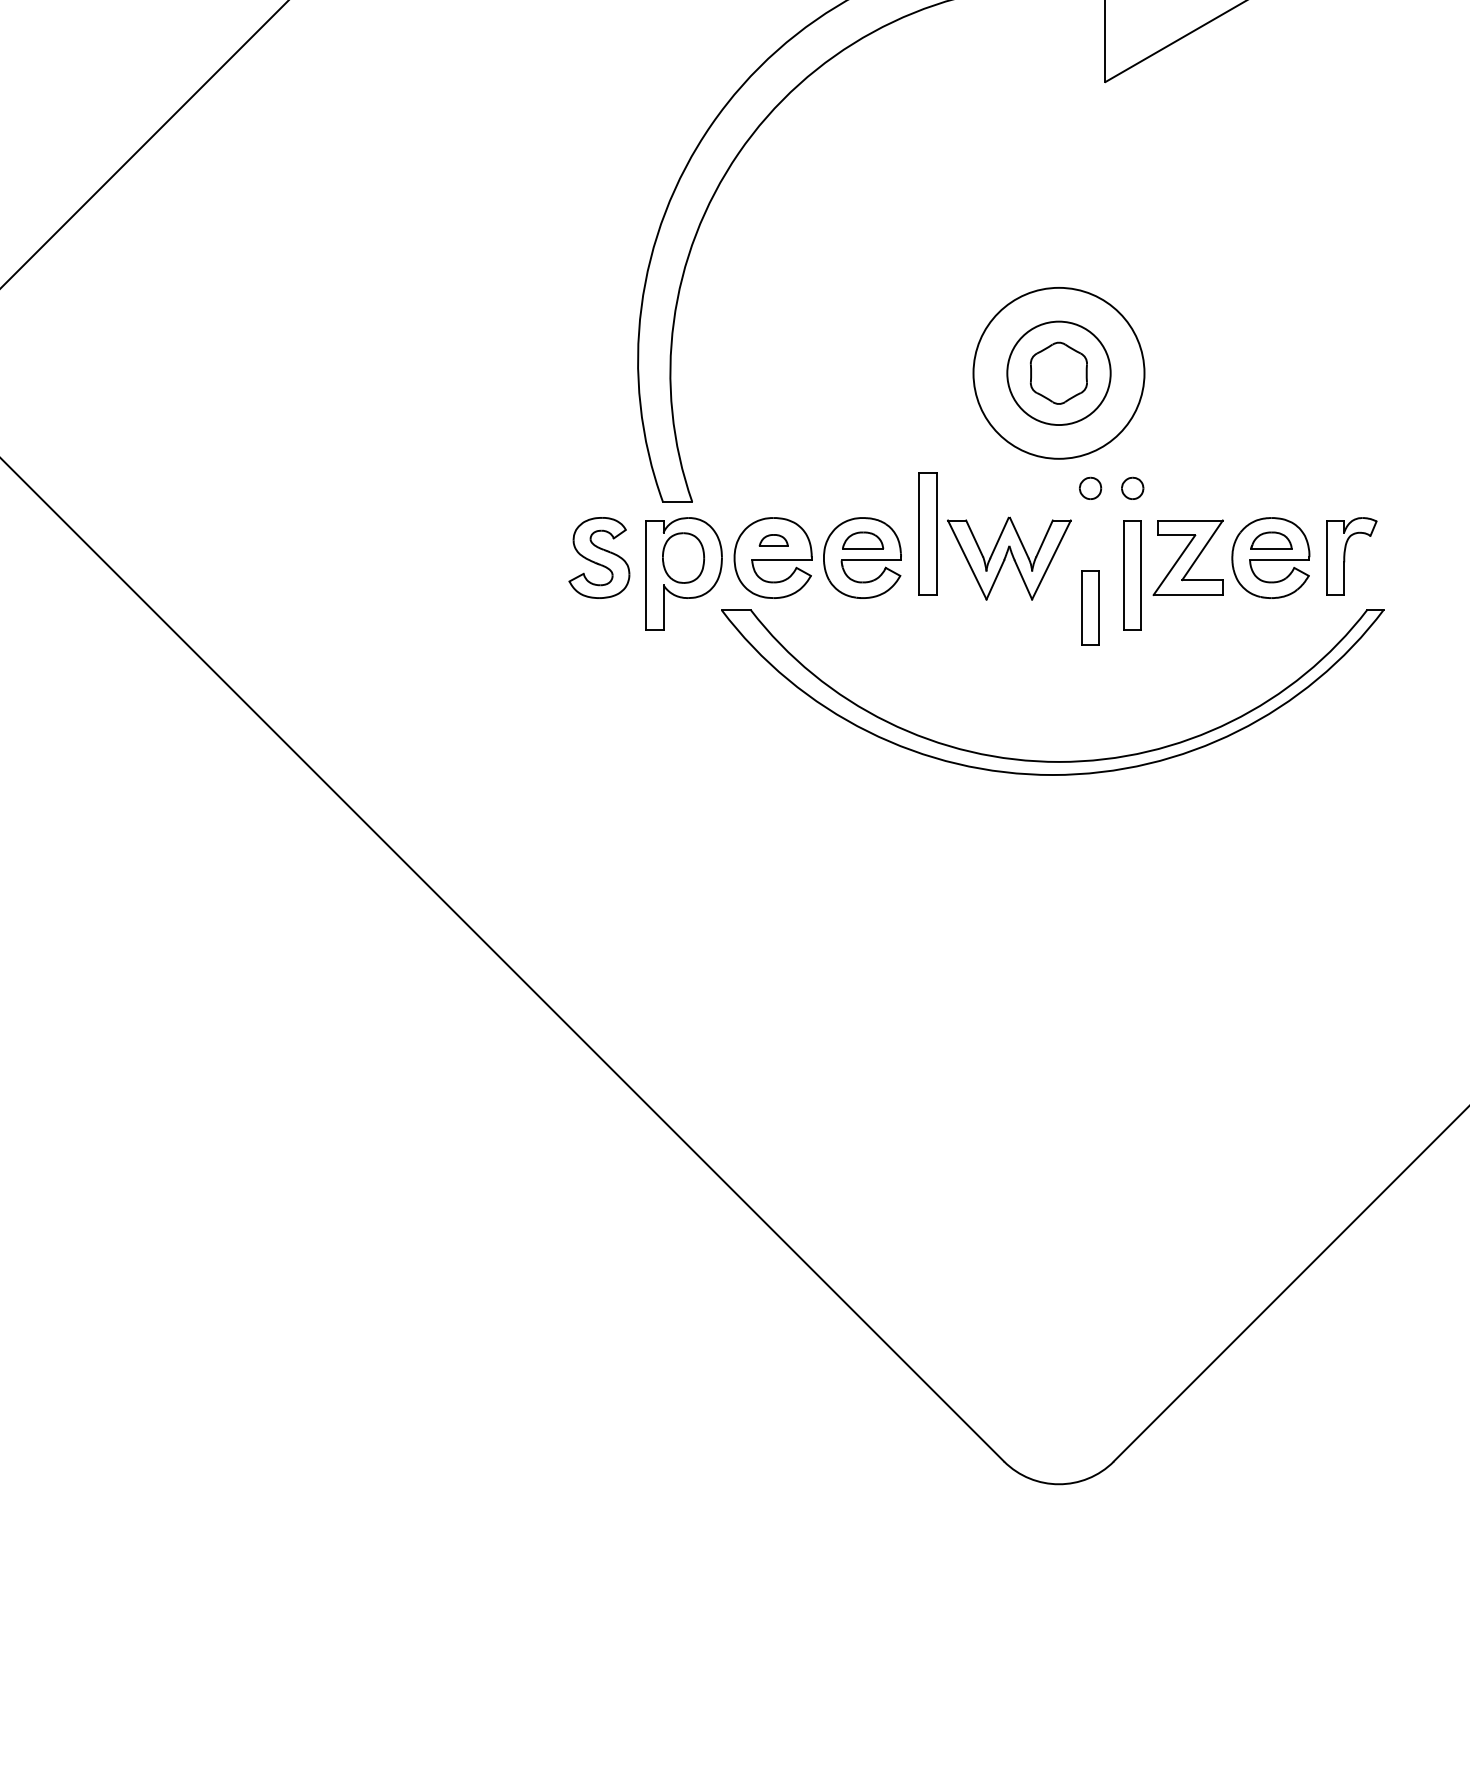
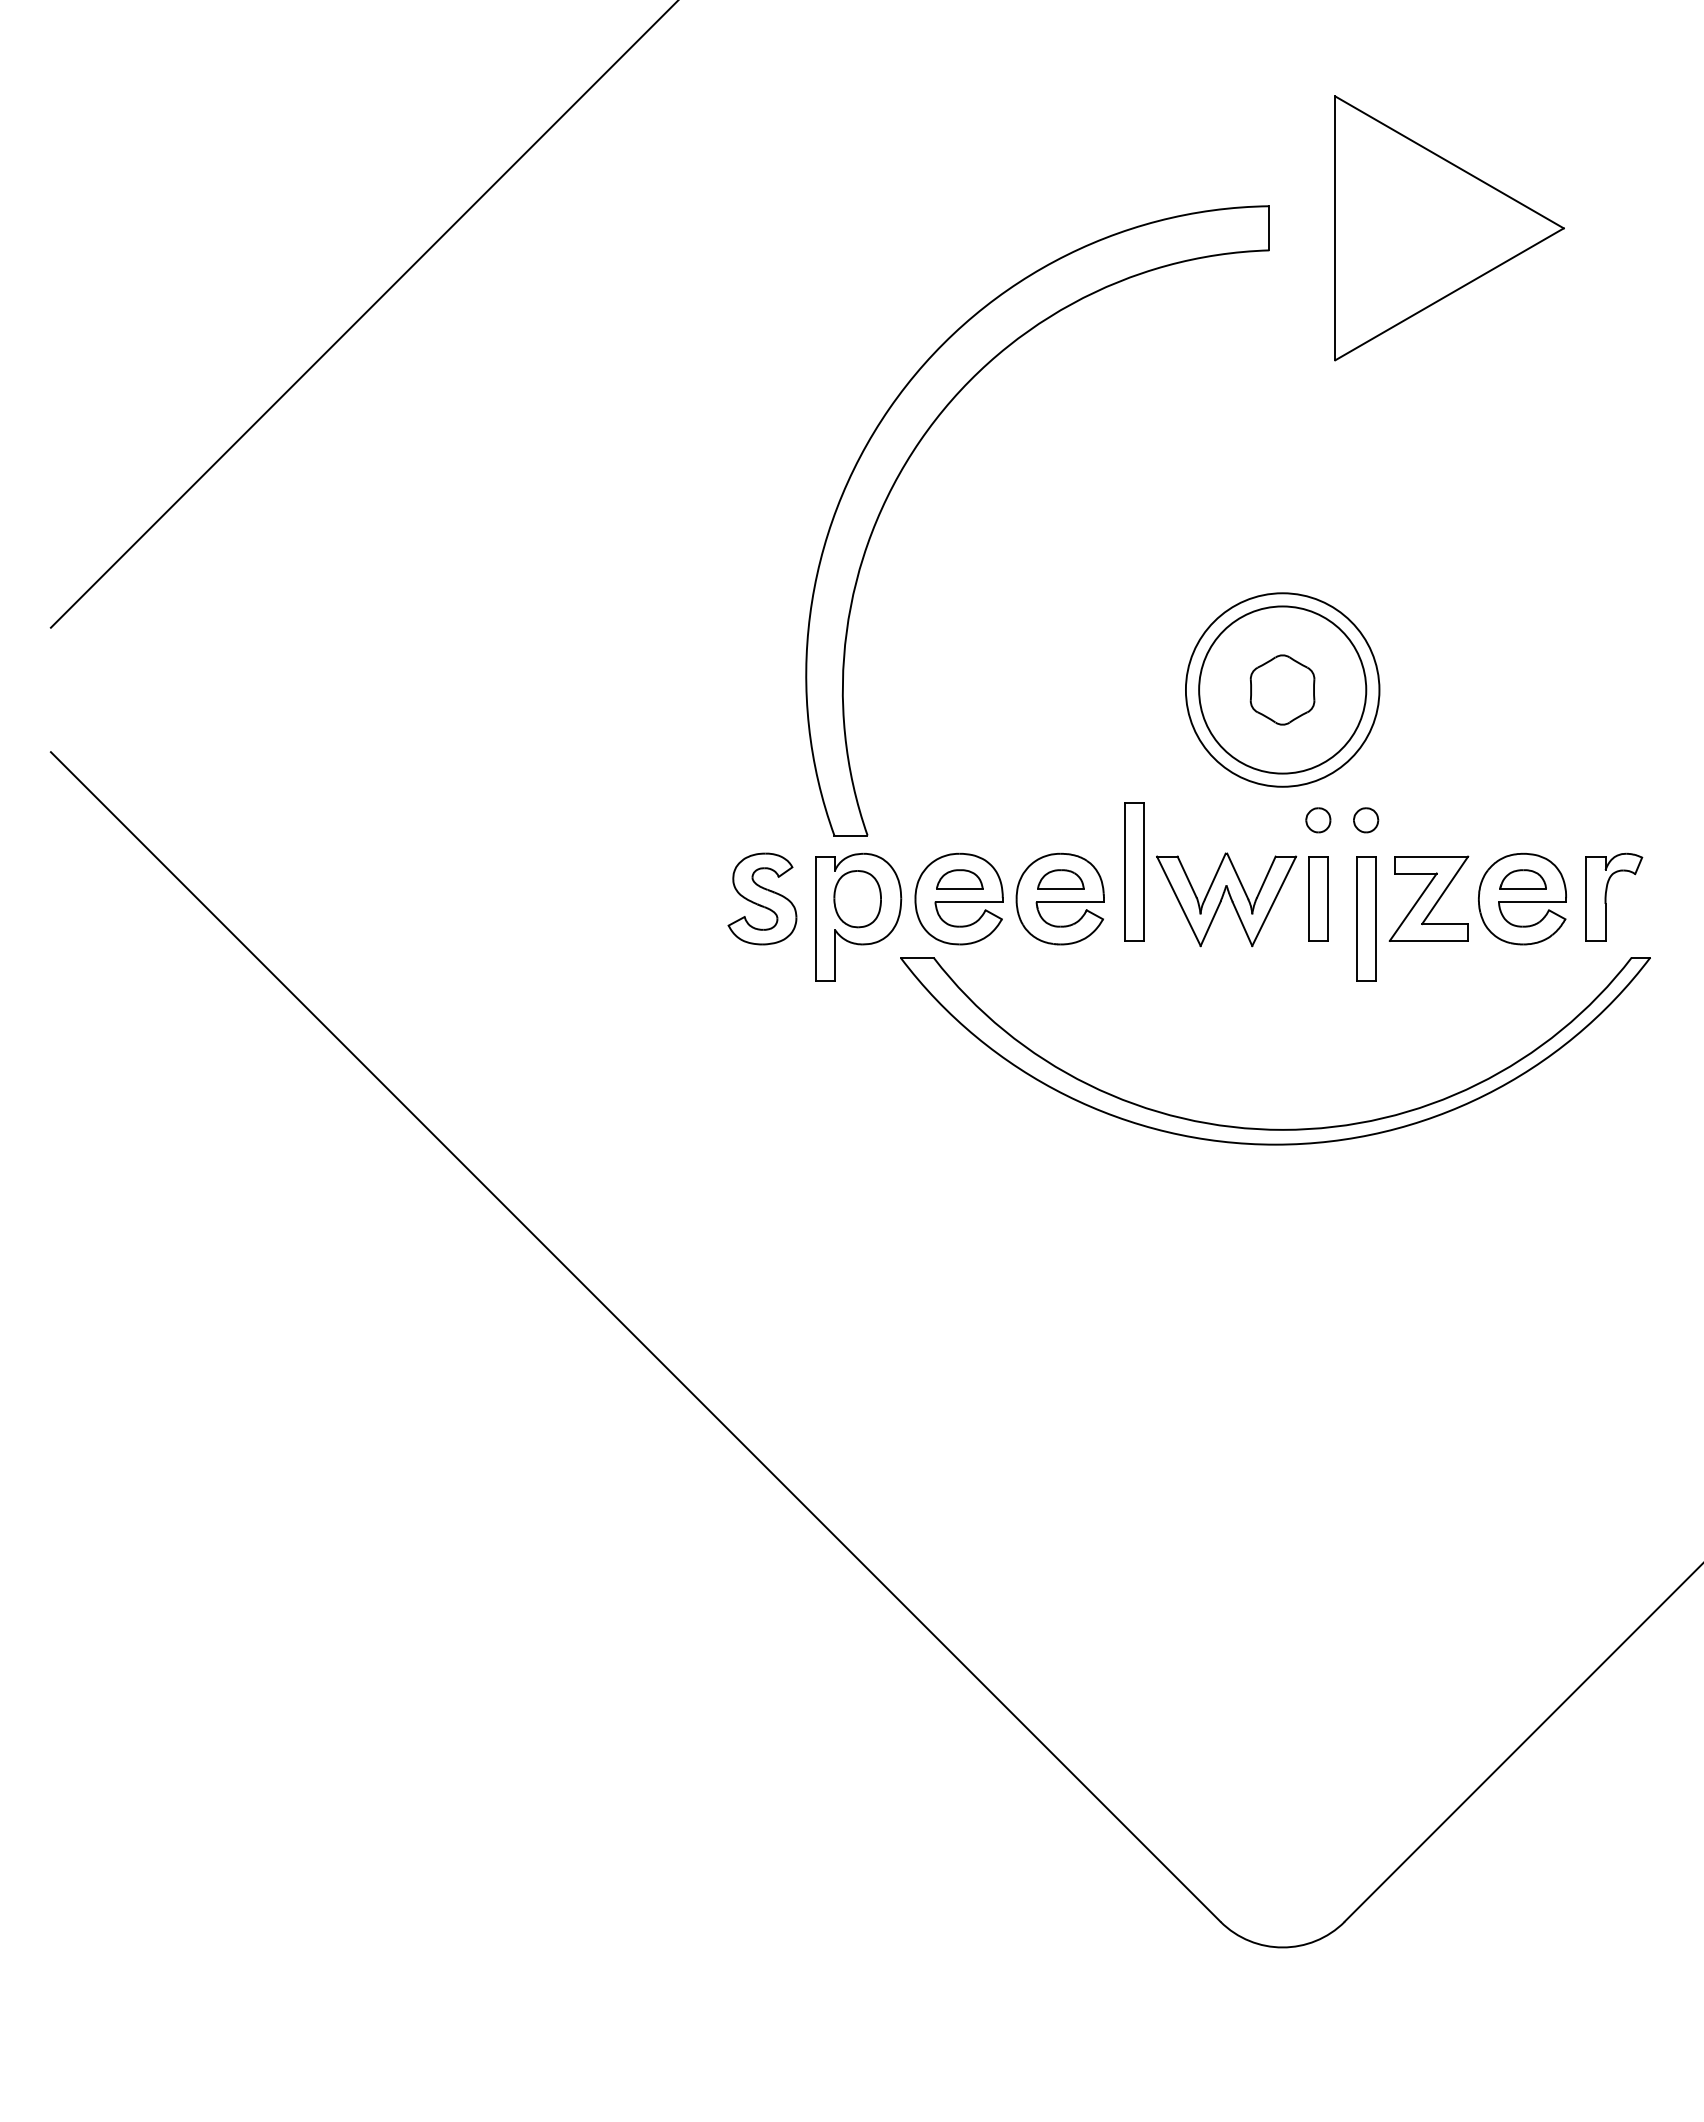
circle: (1058, 372) -> (1282, 689), size x1.43
part: (773, 540) -> (959, 879), size x1.43
part: (1090, 607) -> (1318, 898), moved

